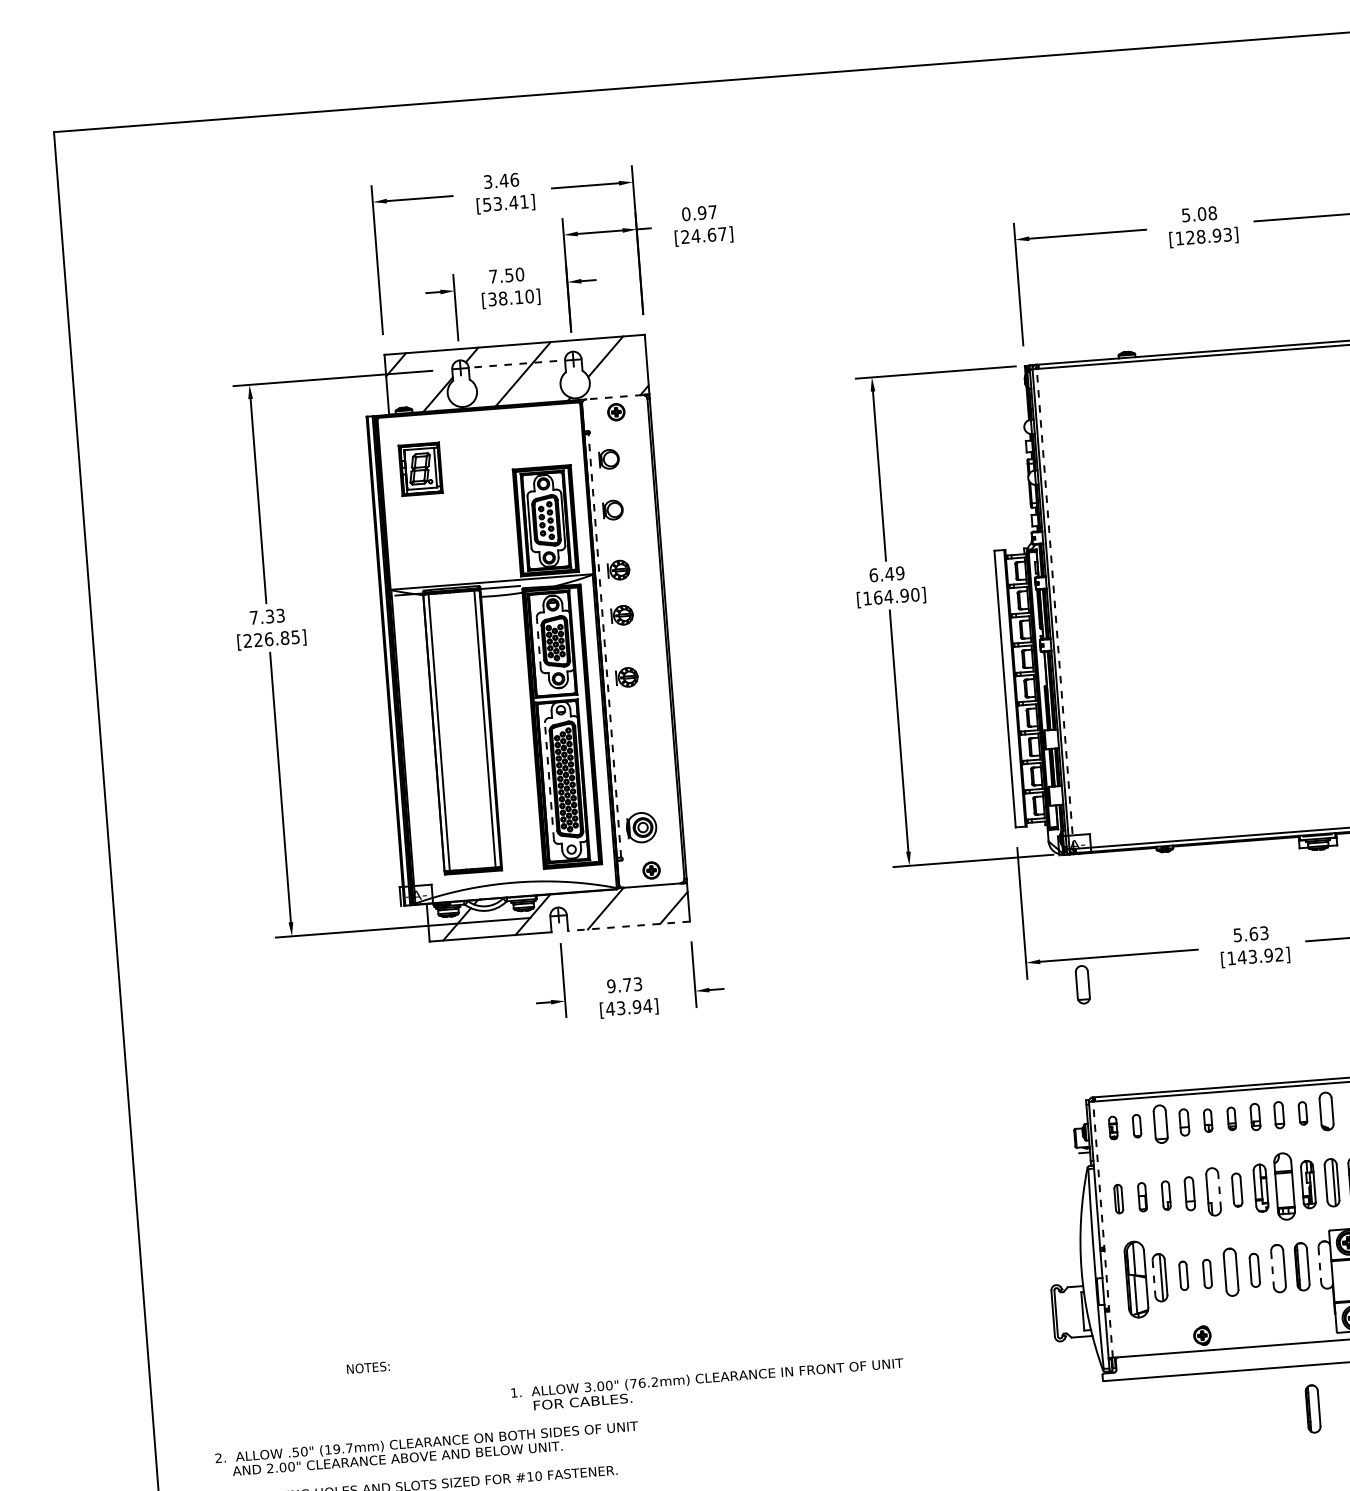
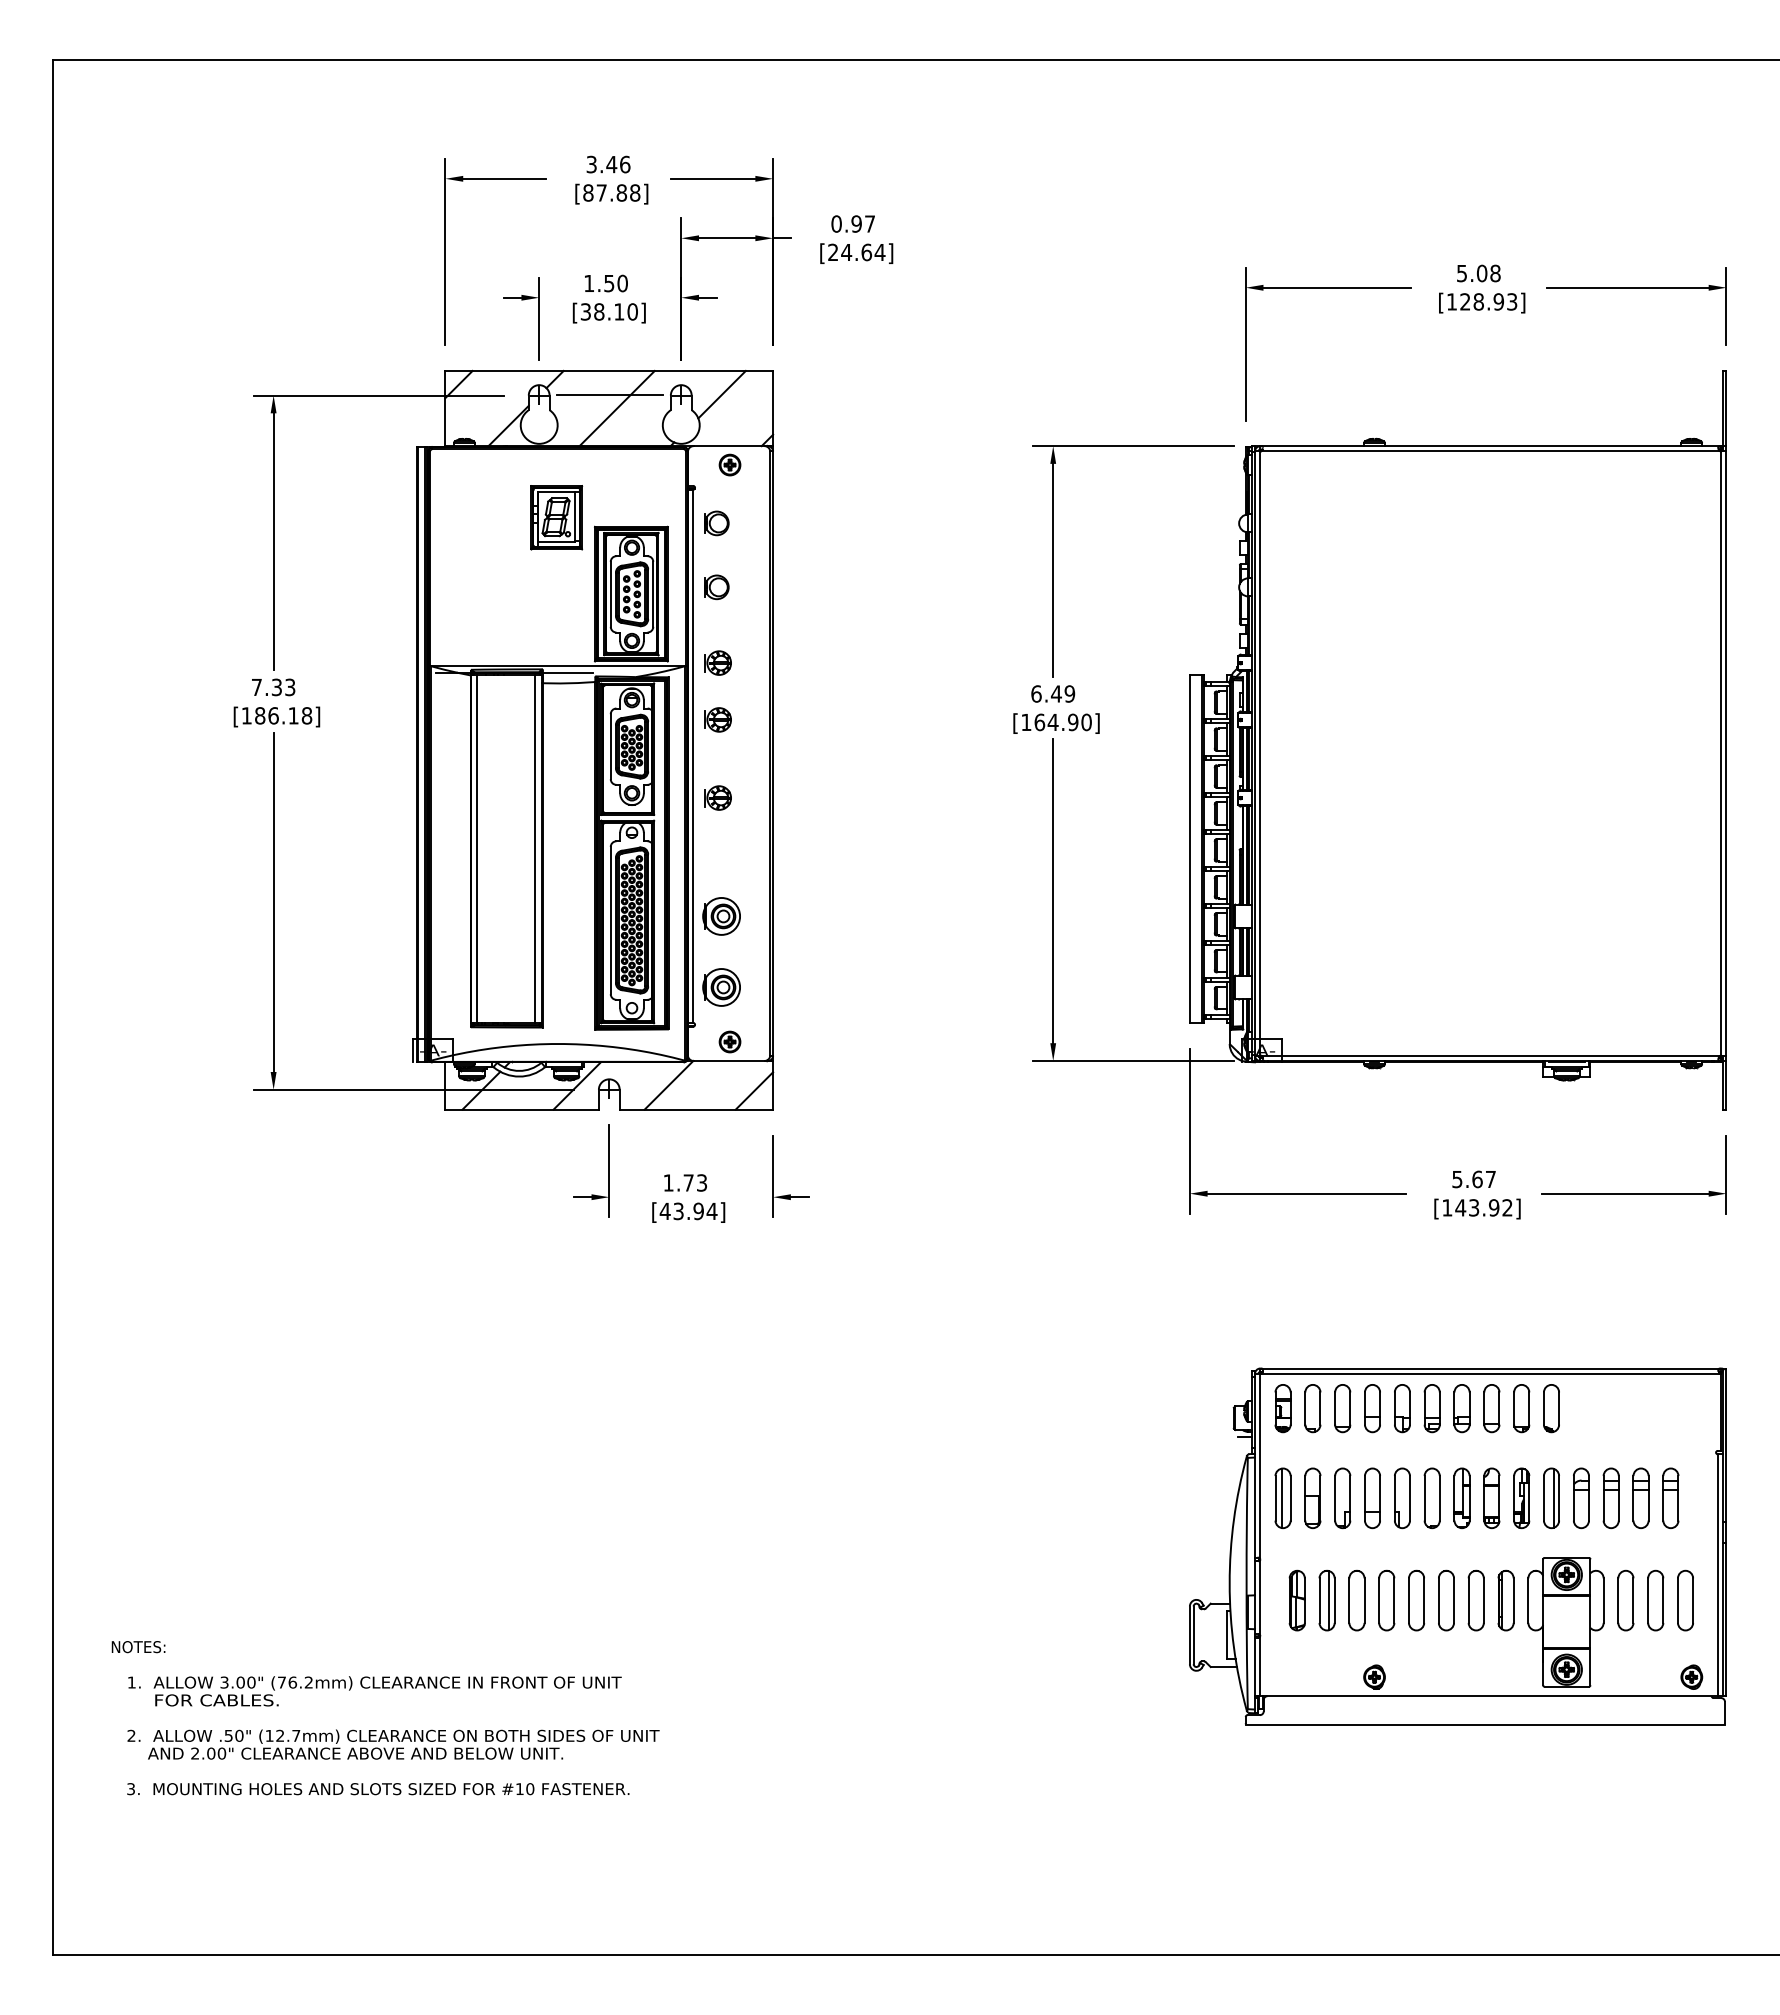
text: (505, 202) -> (611, 192), [53.41] -> [87.88]
text: (722, 234) -> (879, 252), [24.67] -> [24.64]
text: (493, 276) -> (589, 283), 7.50 -> 1.50
line: (517, 364) -> (610, 395), dashed -> solid
line: (614, 397) -> (729, 446), dashed -> solid
part: (420, 469) -> (556, 517), moved
line: (1055, 608) -> (1260, 753), dashed -> solid
text: (271, 638) -> (276, 715), [226.85] -> [186.18]
line: (538, 643) -> (610, 746), dashed -> solid
line: (605, 645) -> (693, 756), dashed -> solid
part: (637, 771) -> (721, 916), added
line: (549, 781) -> (610, 920), dashed -> solid
line: (629, 926) -> (696, 1109), dashed -> solid
text: (1264, 933) -> (1490, 1179), 5.63 -> 5.67
part: (1082, 984) -> (1258, 1226), removed
text: (611, 985) -> (668, 1182), 9.73 -> 1.73
part: (1302, 1113) -> (1521, 1408), size x1.67
part: (1278, 1115) -> (1491, 1408), size x1.43
part: (1255, 1116) -> (1461, 1408), size x1.43
part: (1231, 1118) -> (1431, 1408), size x1.67
part: (1208, 1120) -> (1402, 1408), size x1.67
part: (1184, 1122) -> (1372, 1408), size x1.43
part: (1136, 1126) -> (1312, 1408), size x1.67
part: (1112, 1127) -> (1282, 1408), size x1.67
part: (1284, 1185) -> (1491, 1497), size x0.71
line: (1219, 1190) -> (1409, 1497), dashed -> solid
part: (1236, 1190) -> (1431, 1498), size x1.43
part: (1189, 1193) -> (1372, 1498), size x1.43
part: (1166, 1195) -> (1342, 1498), size x1.67
part: (1142, 1196) -> (1312, 1497), size x1.67
part: (1118, 1198) -> (1282, 1497), size x1.67
line: (1103, 1229) -> (1260, 1534), dashed -> solid
line: (1320, 1266) -> (1528, 1601), dashed -> solid
line: (1272, 1269) -> (1468, 1601), dashed -> solid
part: (1254, 1270) -> (1446, 1600), size x1.43
part: (1207, 1274) -> (1386, 1600), size x1.67
part: (1183, 1275) -> (1356, 1600), size x1.67
line: (1154, 1278) -> (1319, 1601), dashed -> solid
part: (1135, 1279) -> (1296, 1600), size x0.62
text: (368, 1368) -> (138, 1647), moved
text: (707, 1385) -> (374, 1691), moved
part: (1312, 1408) -> (1505, 1779), removed
text: (336, 1448) -> (280, 1735), (19.7mm) -> (12.7mm)

